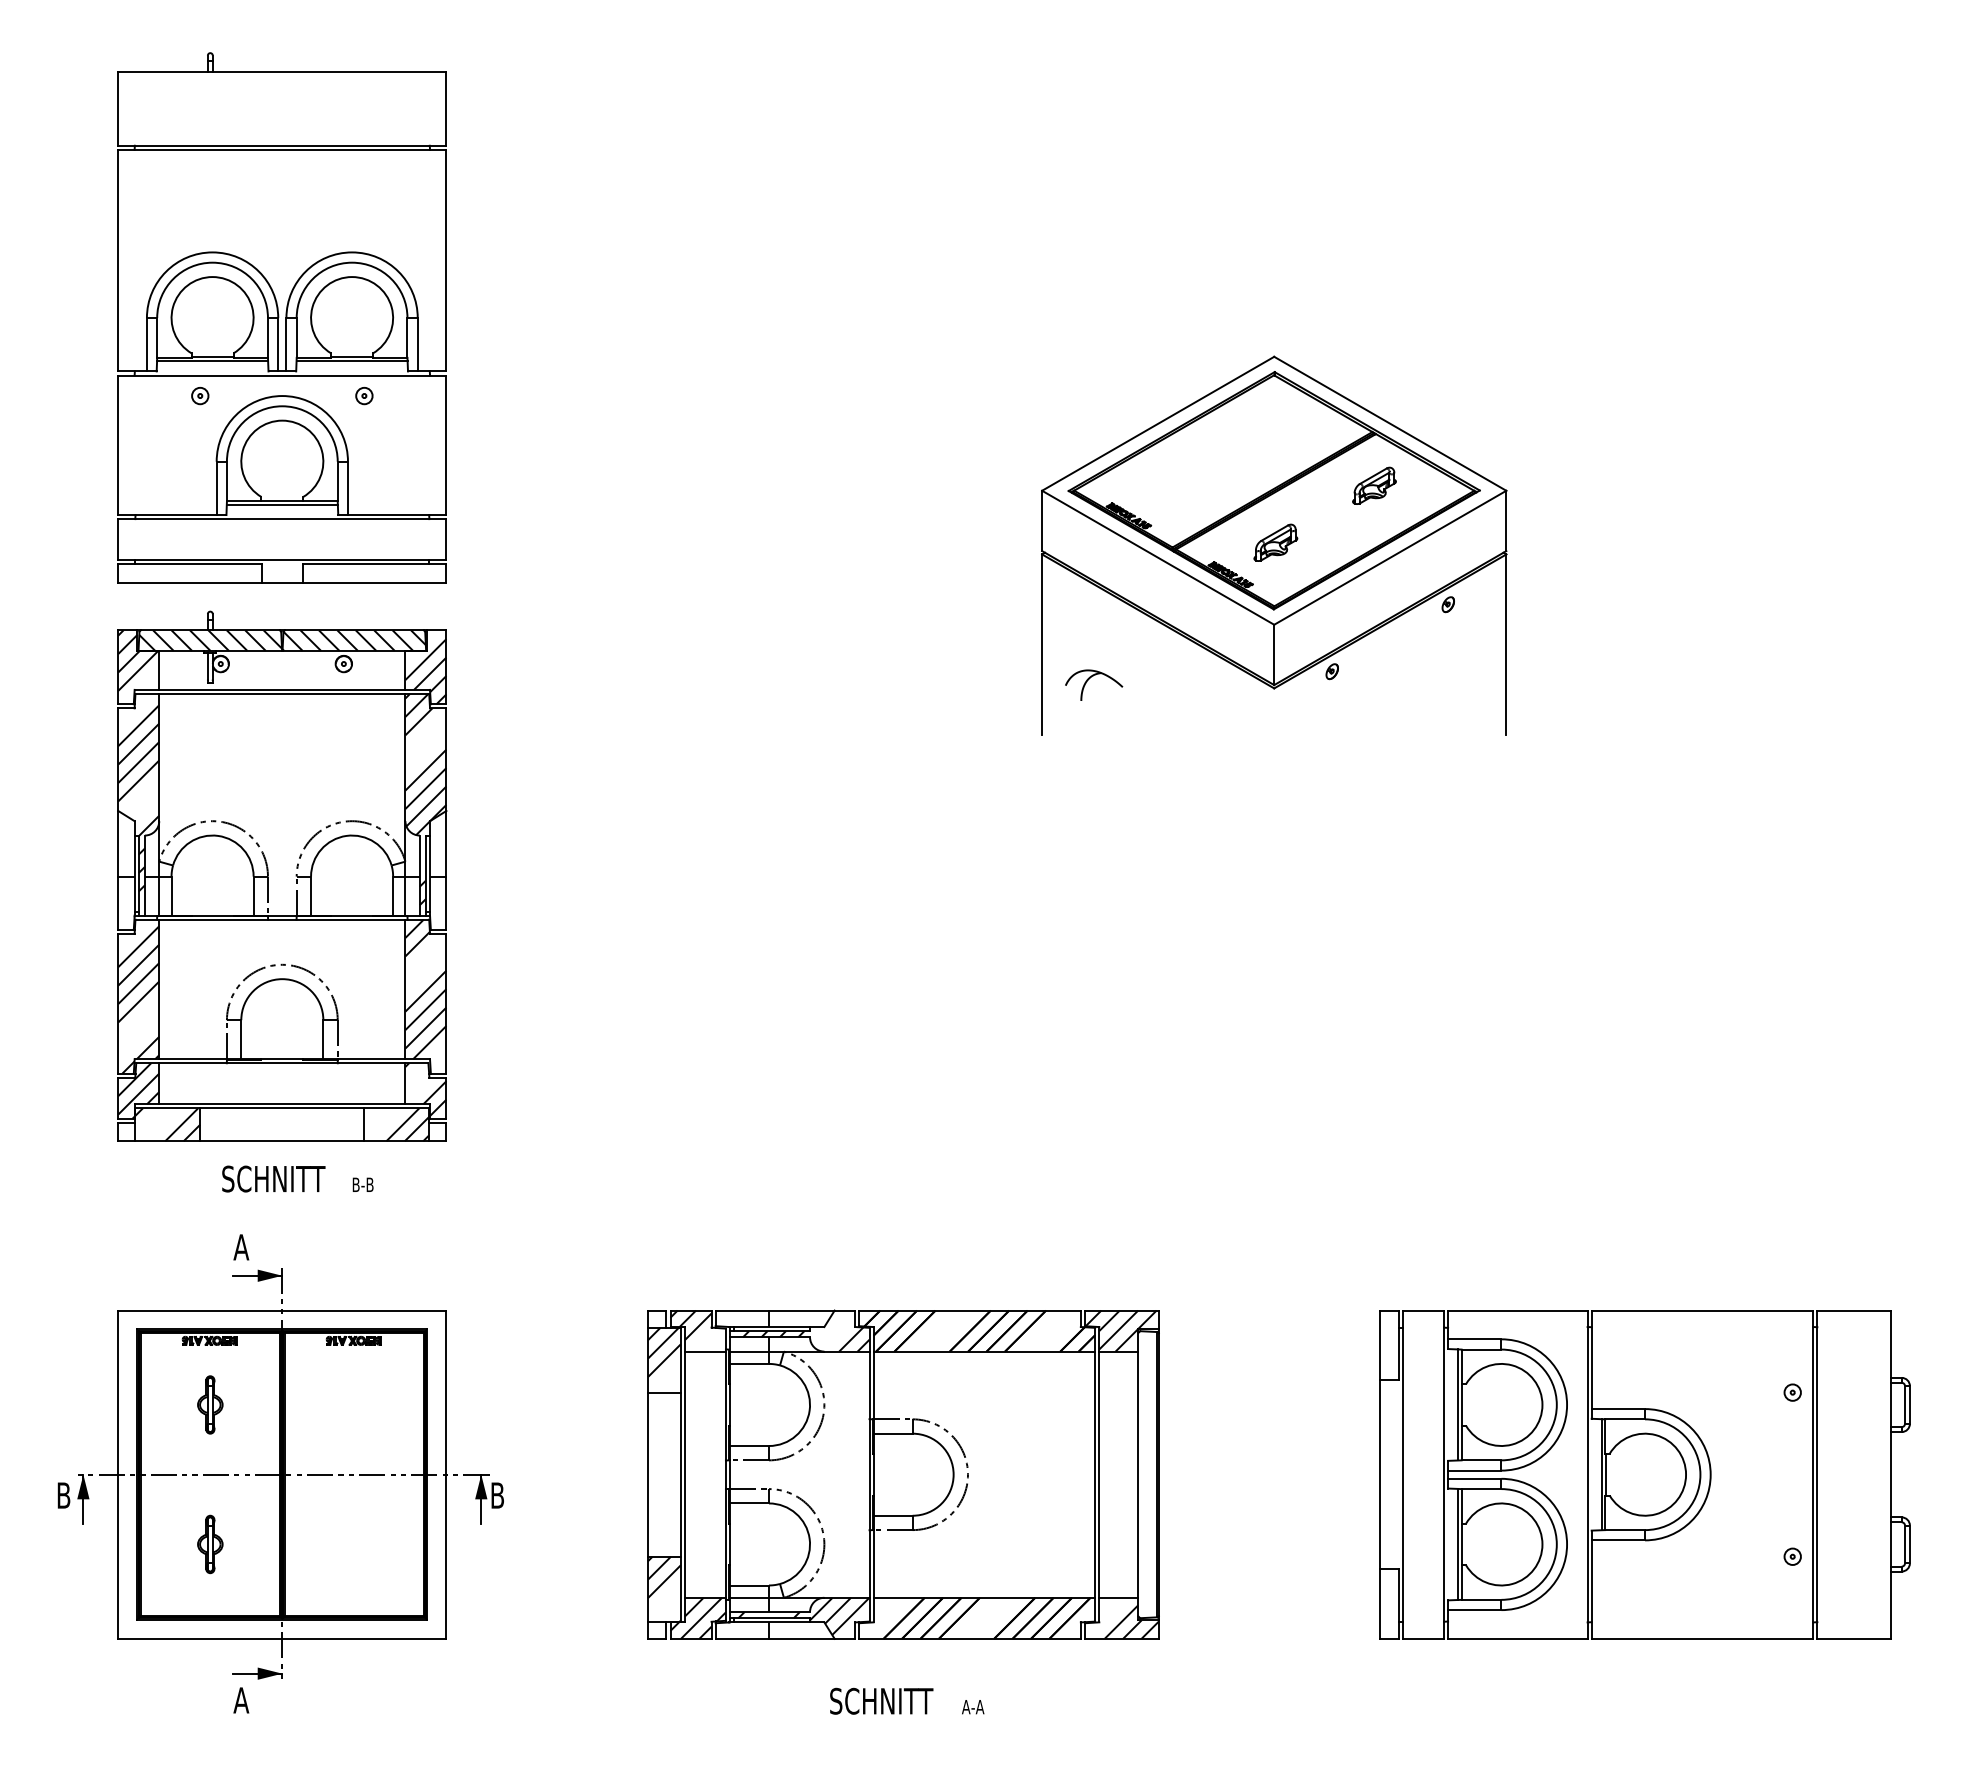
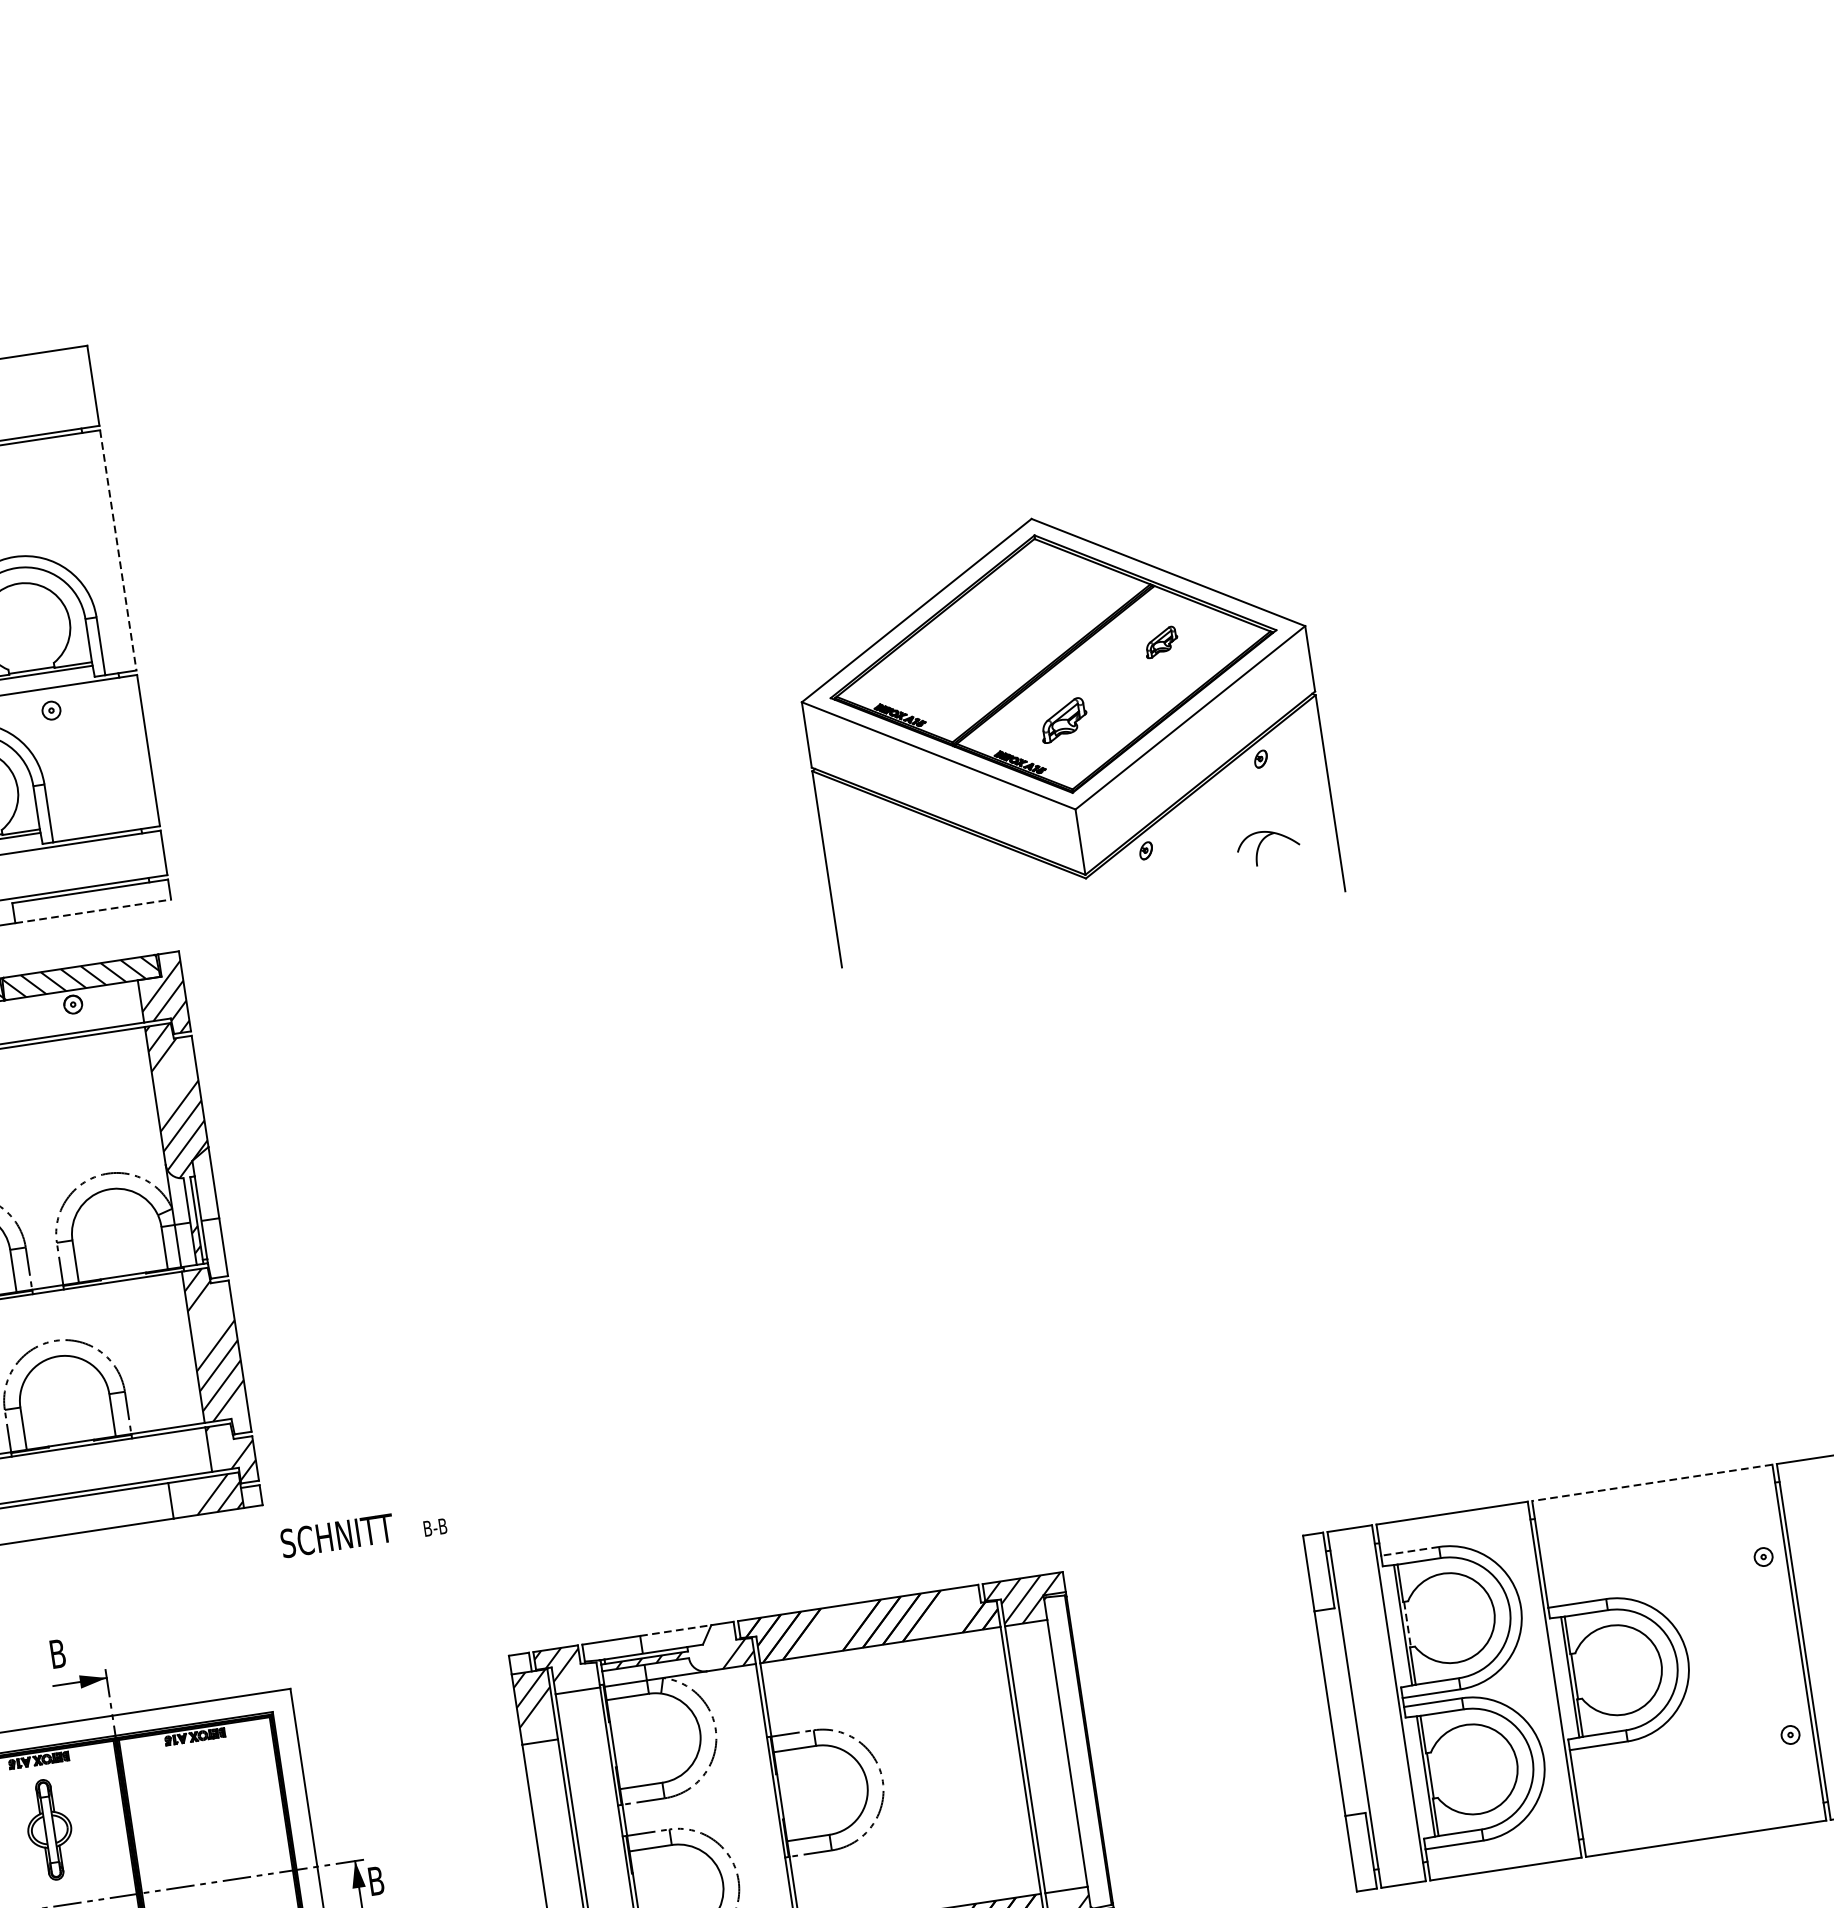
line: (446, 260) -> (118, 550), solid -> dashed
part: (1374, 485) -> (1161, 642), size x0.7
line: (374, 582) -> (93, 911), solid -> dashed
part: (1089, 679) -> (1262, 841), moved
text: (297, 1178) -> (363, 1531), moved
text: (241, 1247) -> (57, 1654), A -> B
line: (801, 1310) -> (675, 1630), solid -> dashed
line: (1702, 1310) -> (1652, 1482), solid -> dashed
line: (1474, 1339) -> (1409, 1551), solid -> dashed
part: (210, 1404) -> (50, 1829), size x1.6
line: (1462, 1404) -> (1407, 1624), solid -> dashed

